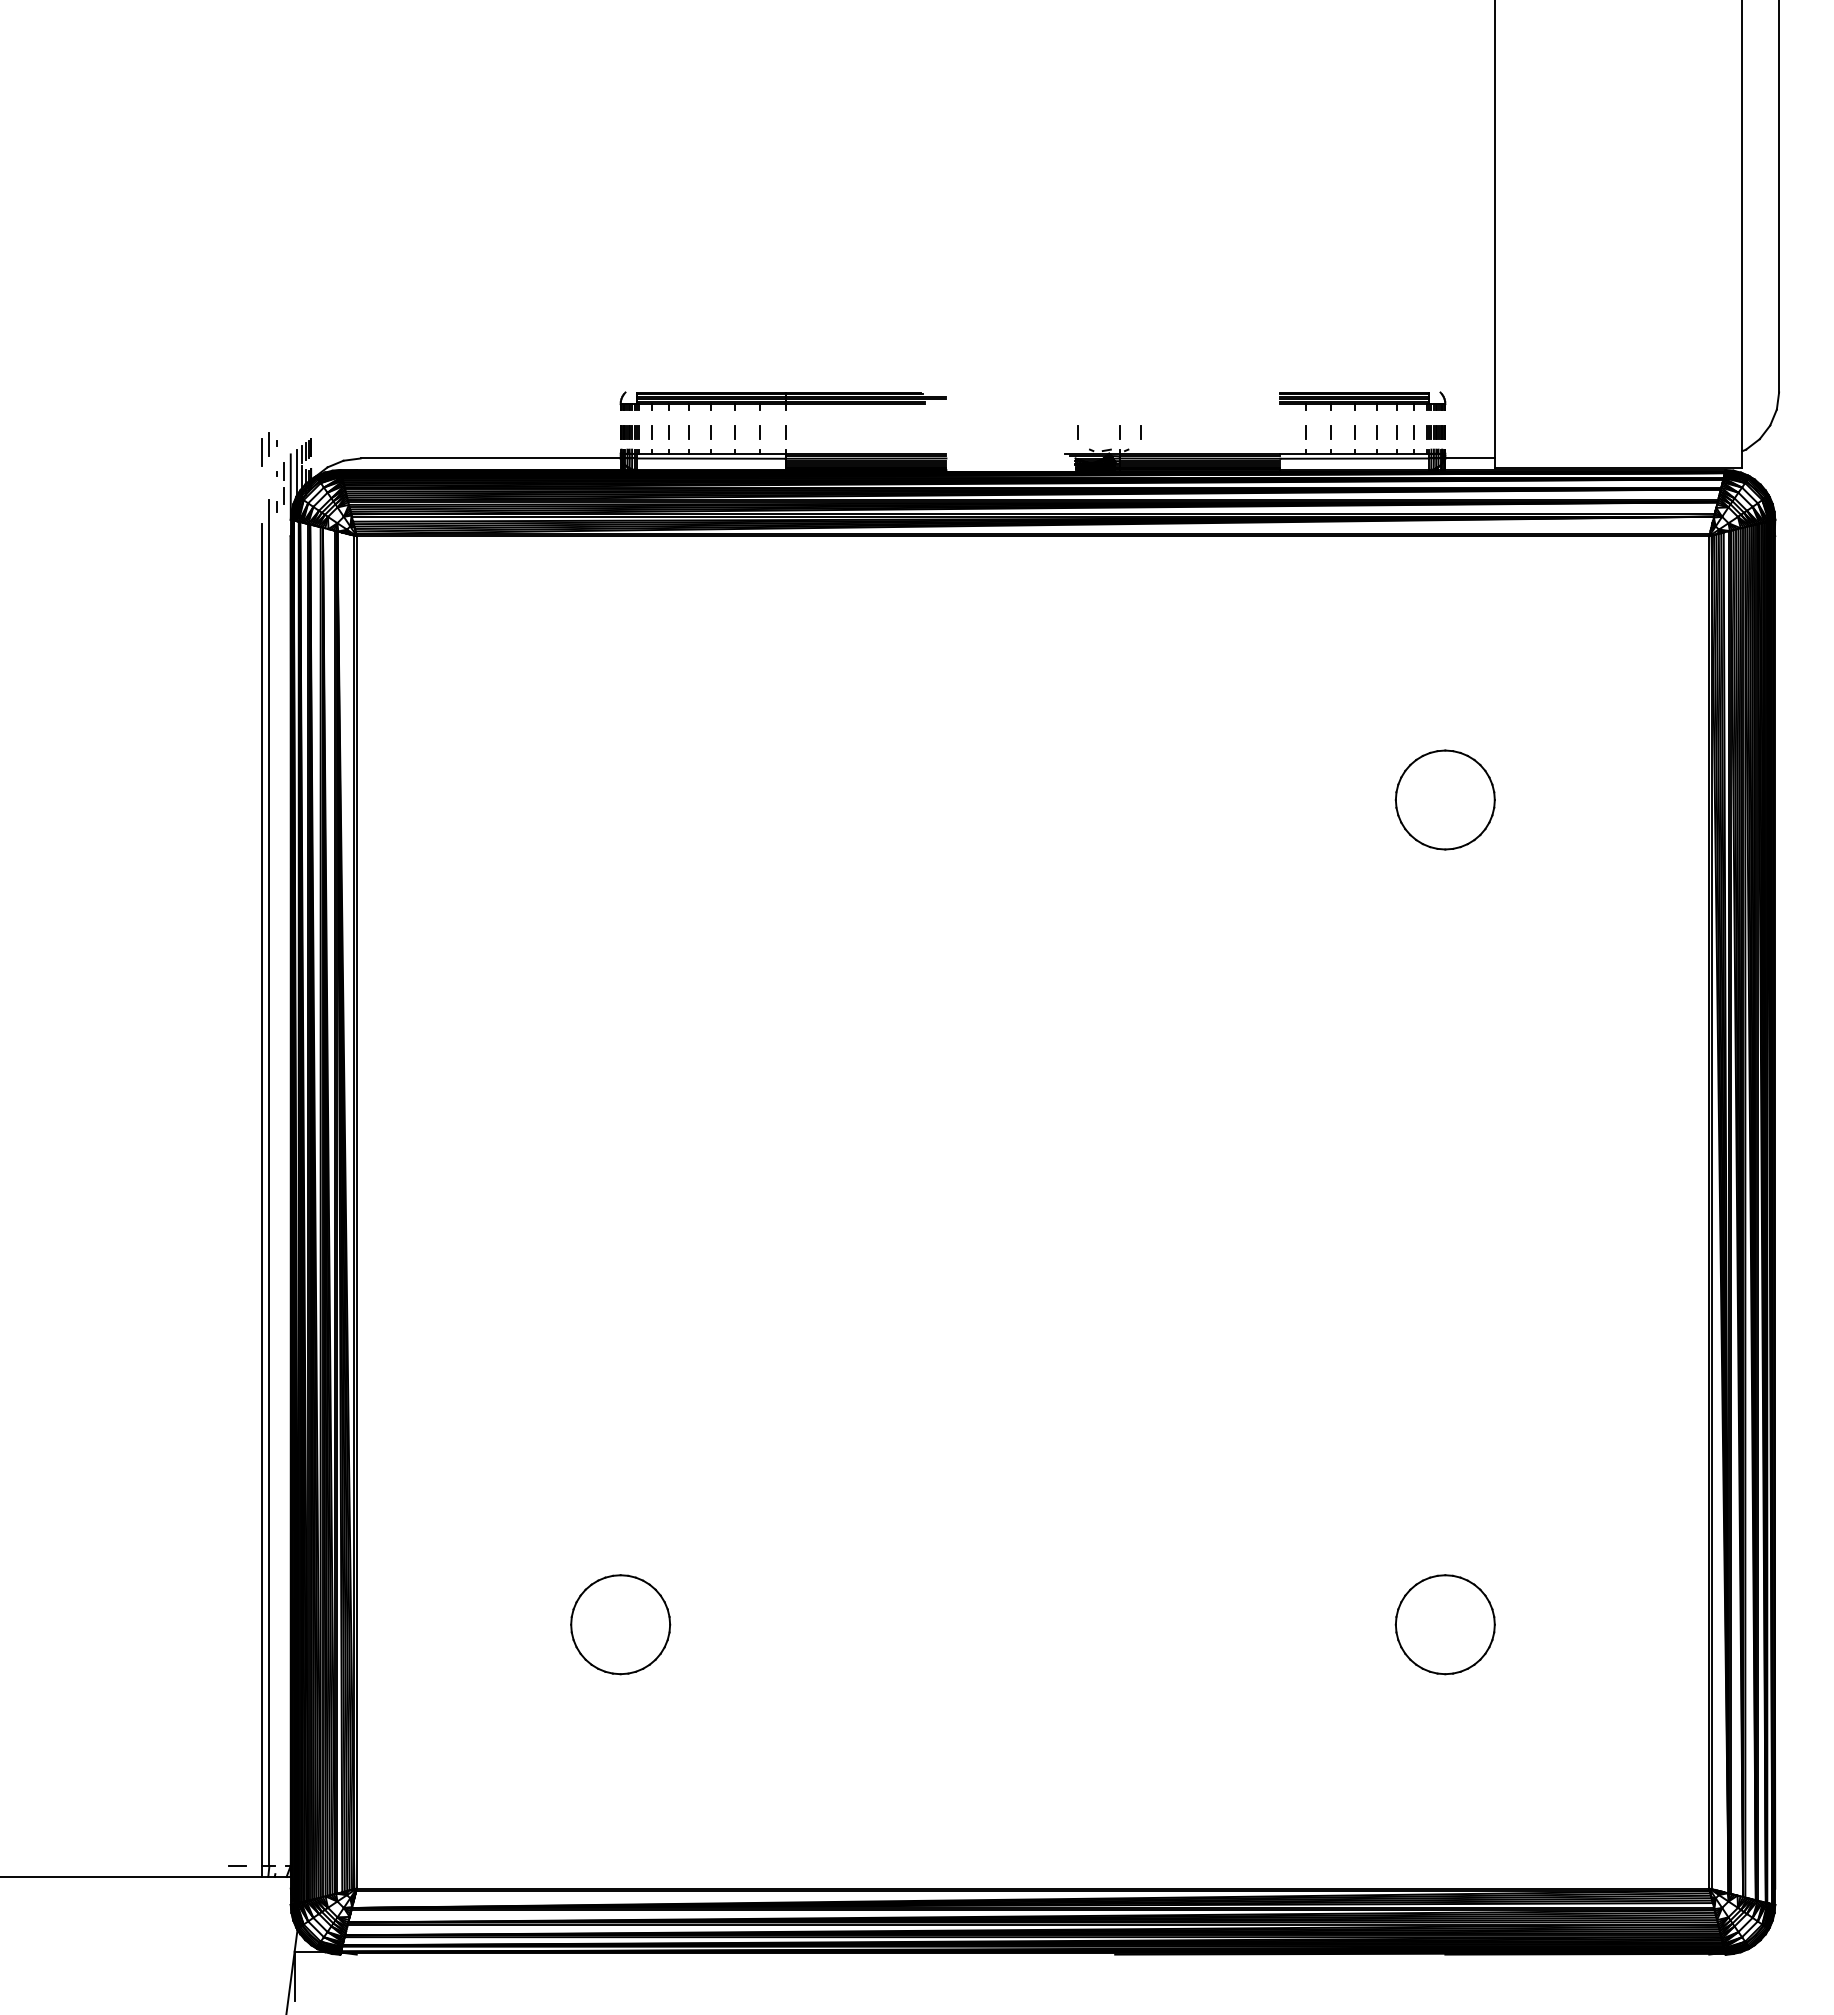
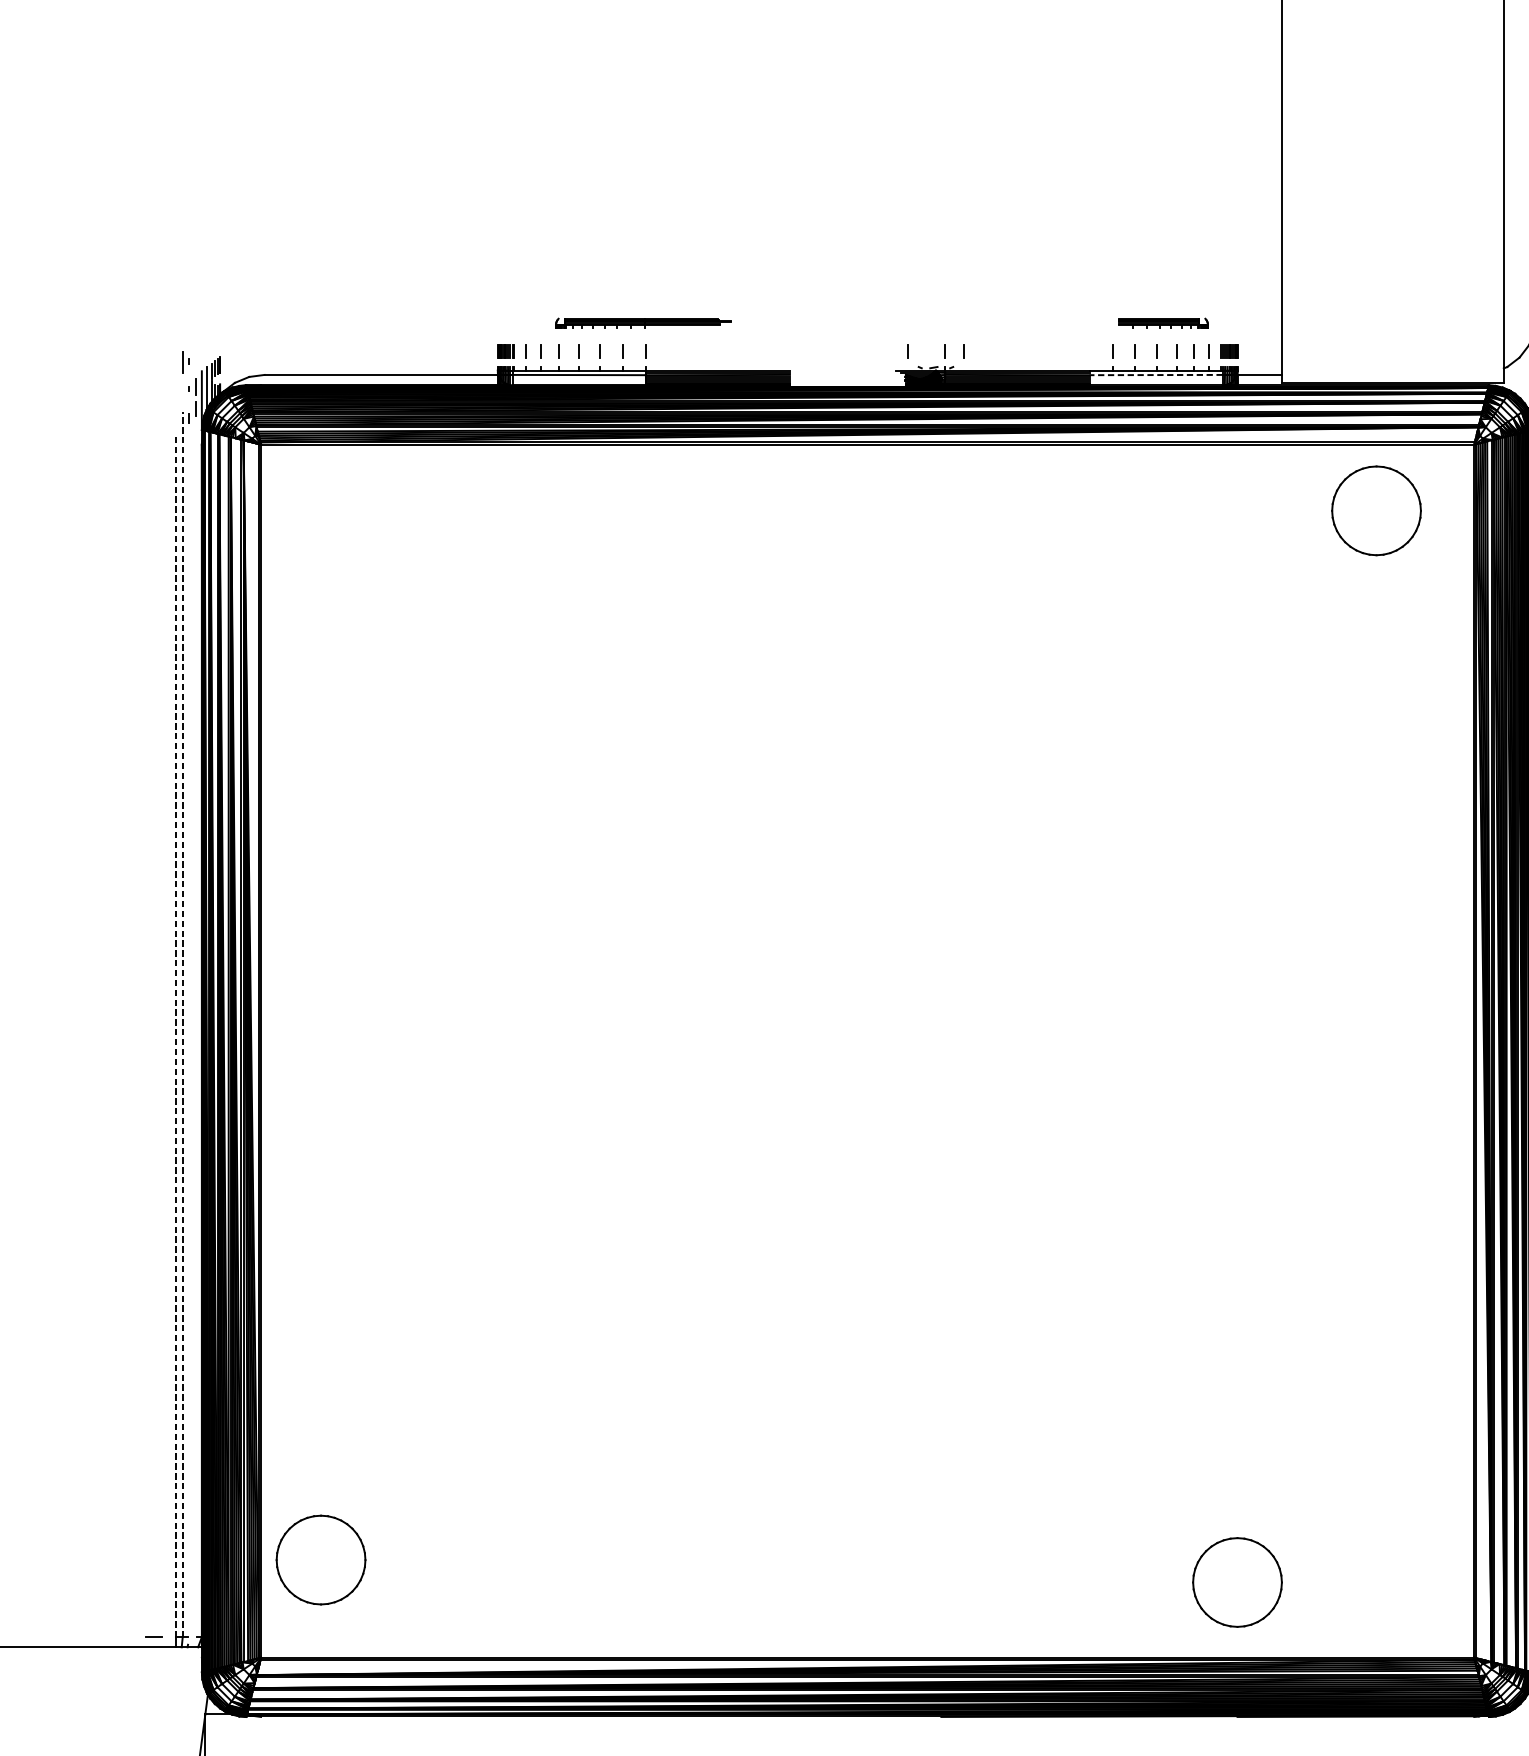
part: (782, 400) -> (642, 322), size x0.6
part: (1362, 400) -> (1163, 322), size x0.6
line: (261, 452) -> (175, 369), removed
line: (1354, 458) -> (1156, 374), solid -> dashed
part: (1444, 799) -> (1375, 510), moved
line: (269, 1182) -> (182, 1024), solid -> dashed
line: (261, 1195) -> (175, 1036), solid -> dashed
part: (620, 1624) -> (320, 1559), moved
part: (1444, 1624) -> (1236, 1582), moved

